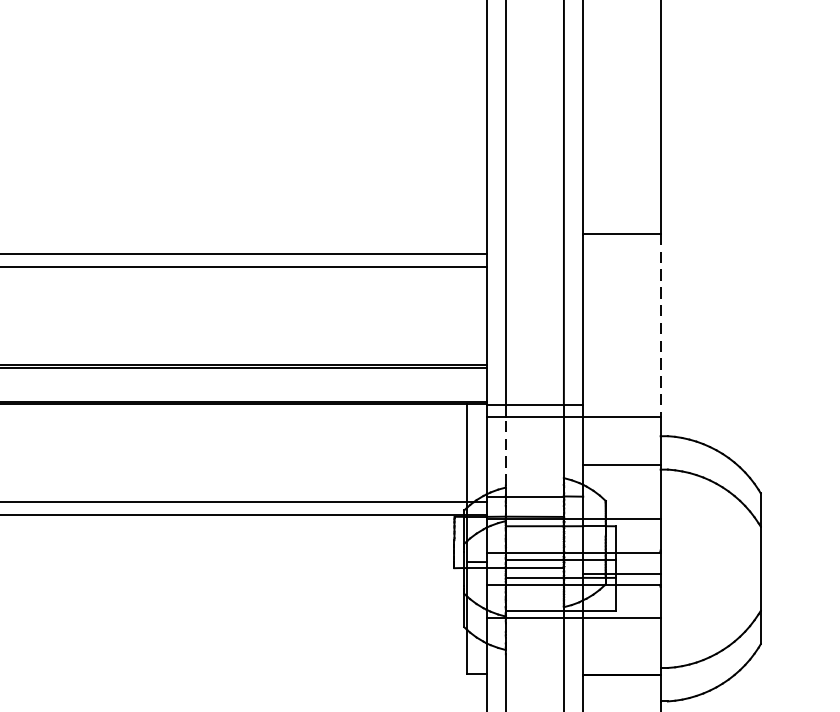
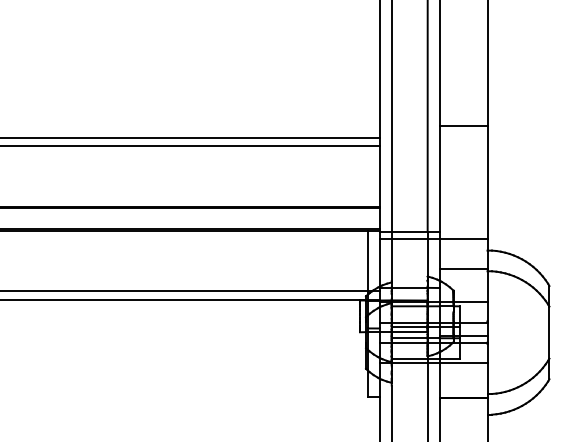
line: (660, 326) -> (487, 182), dashed -> solid
line: (505, 450) -> (391, 259), dashed -> solid

